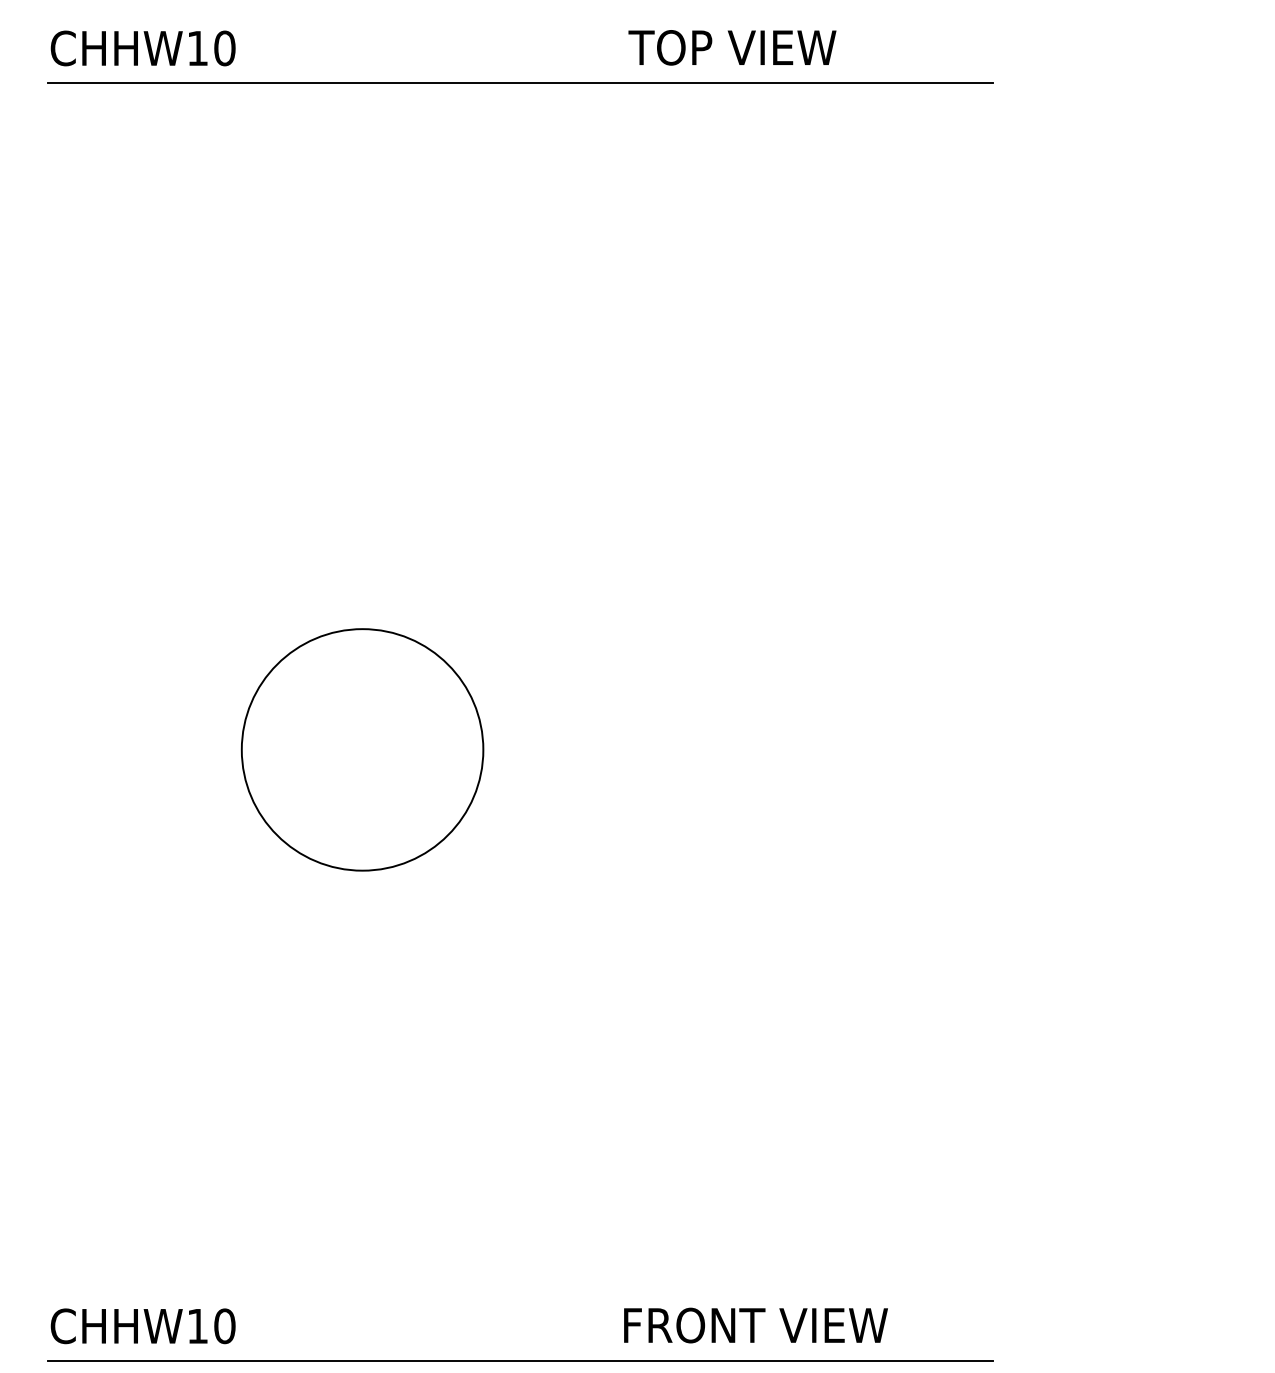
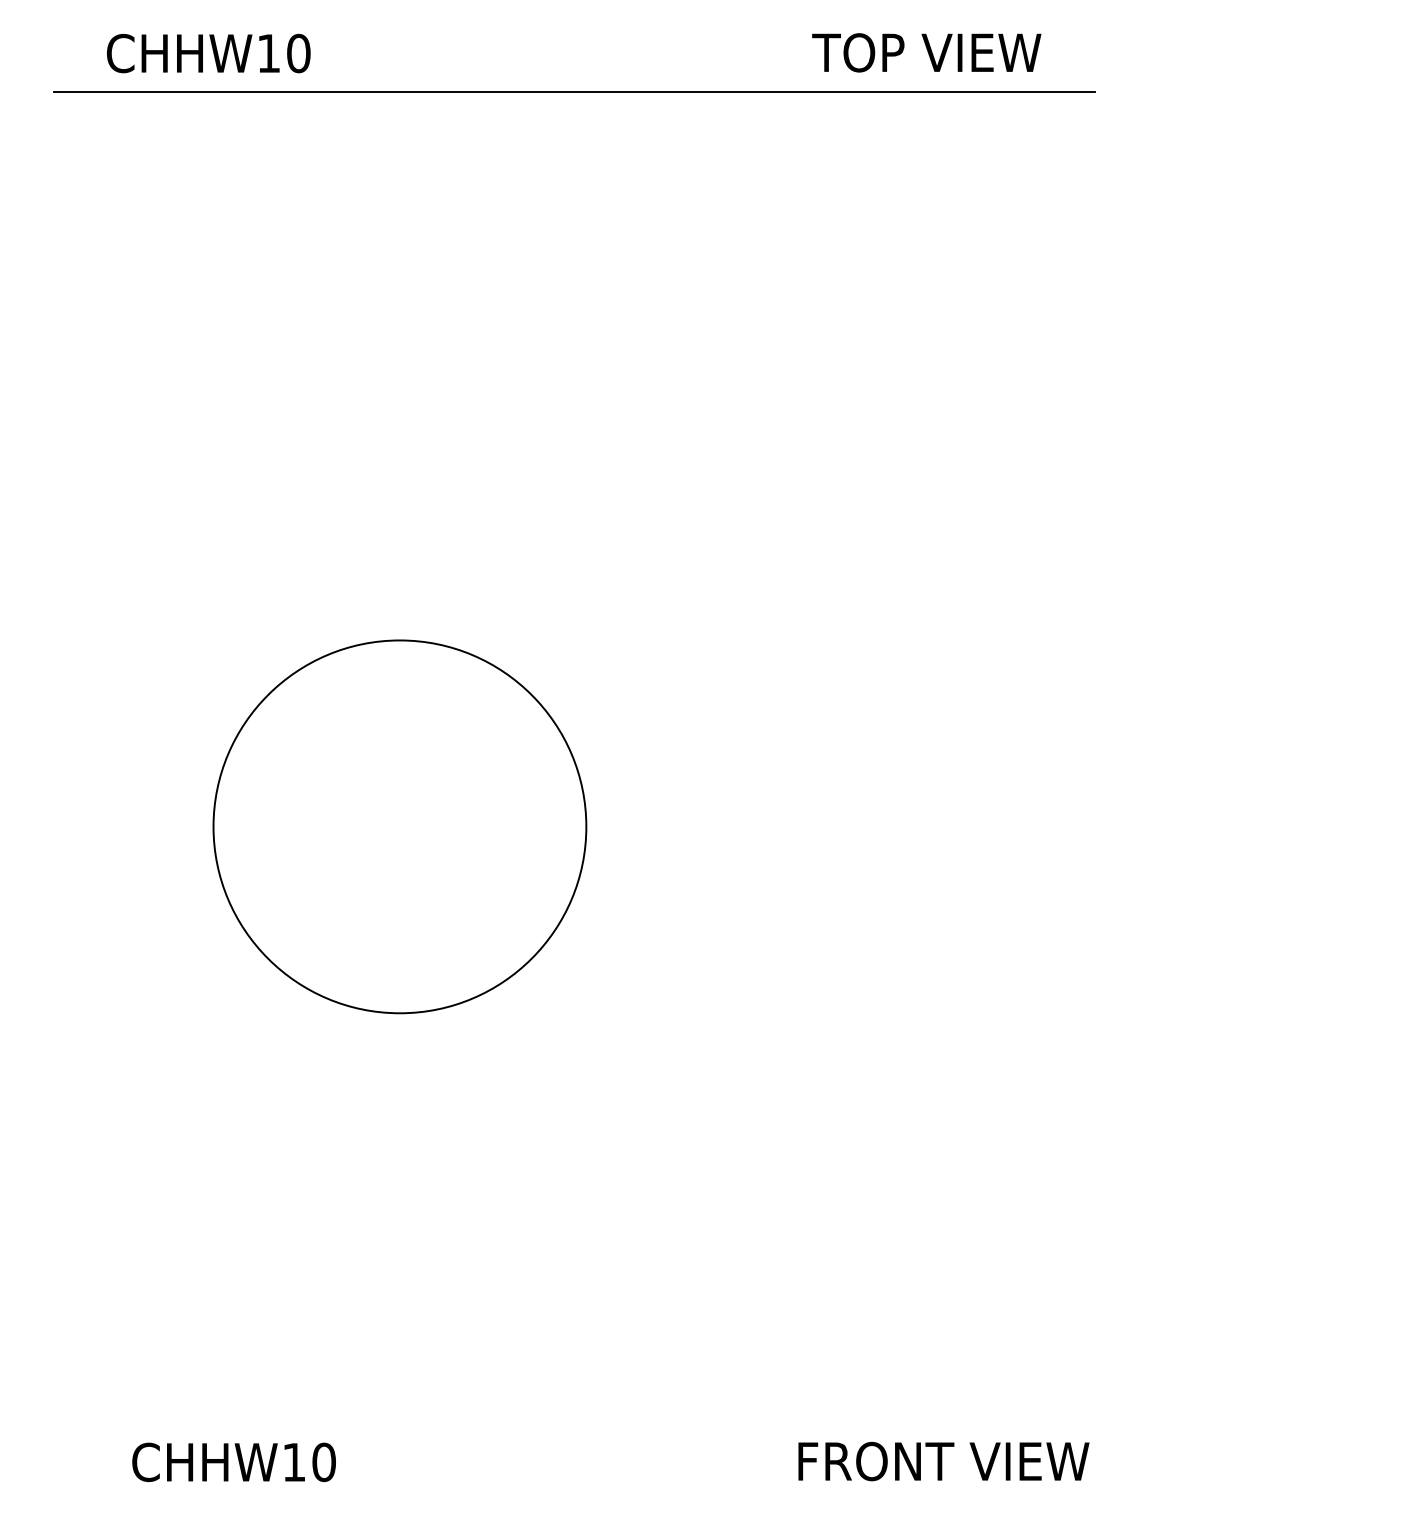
text: (732, 47) -> (926, 52), moved
text: (142, 48) -> (207, 53), moved
part: (362, 749) -> (399, 826), size x1.4
text: (755, 1325) -> (943, 1461), moved
text: (142, 1326) -> (233, 1462), moved
line: (520, 1361) -> (574, 1501), removed

